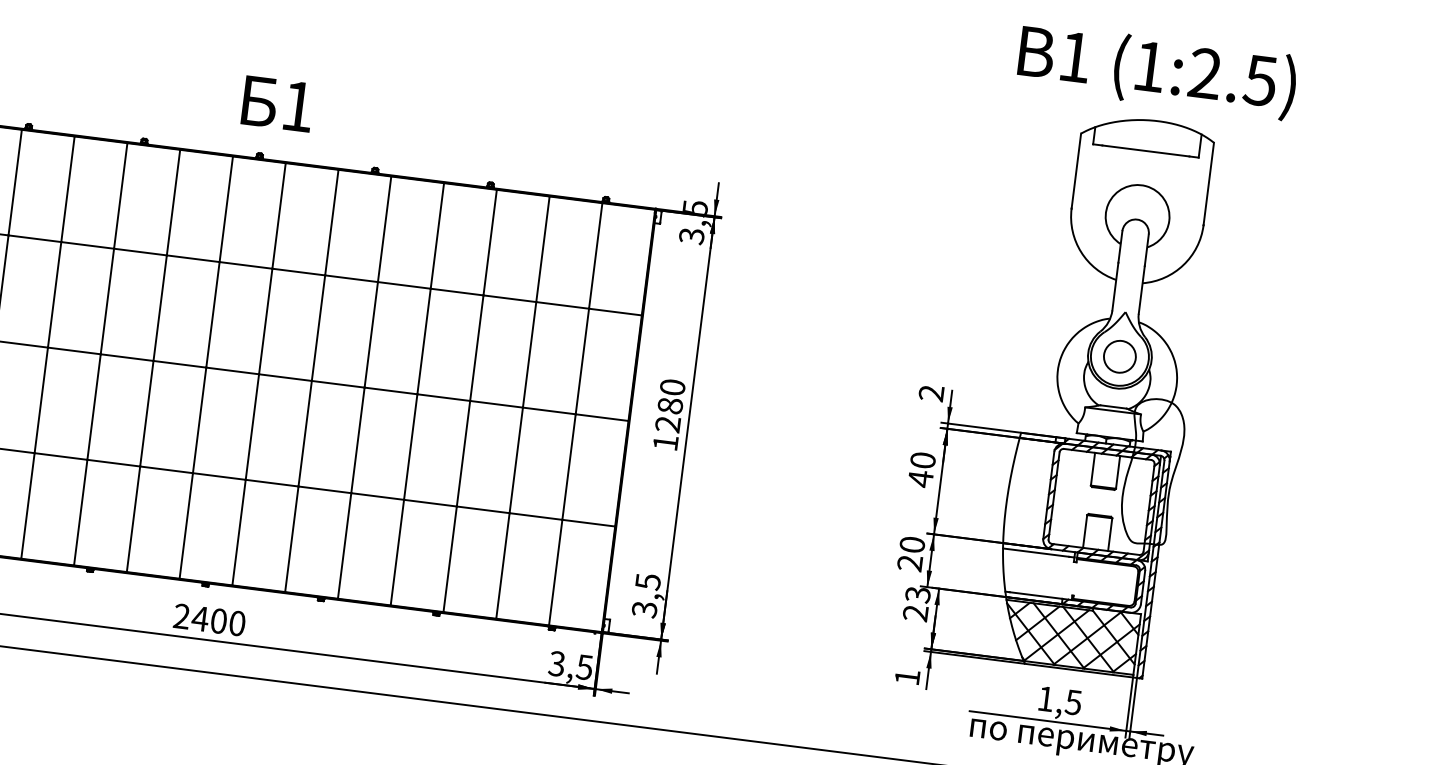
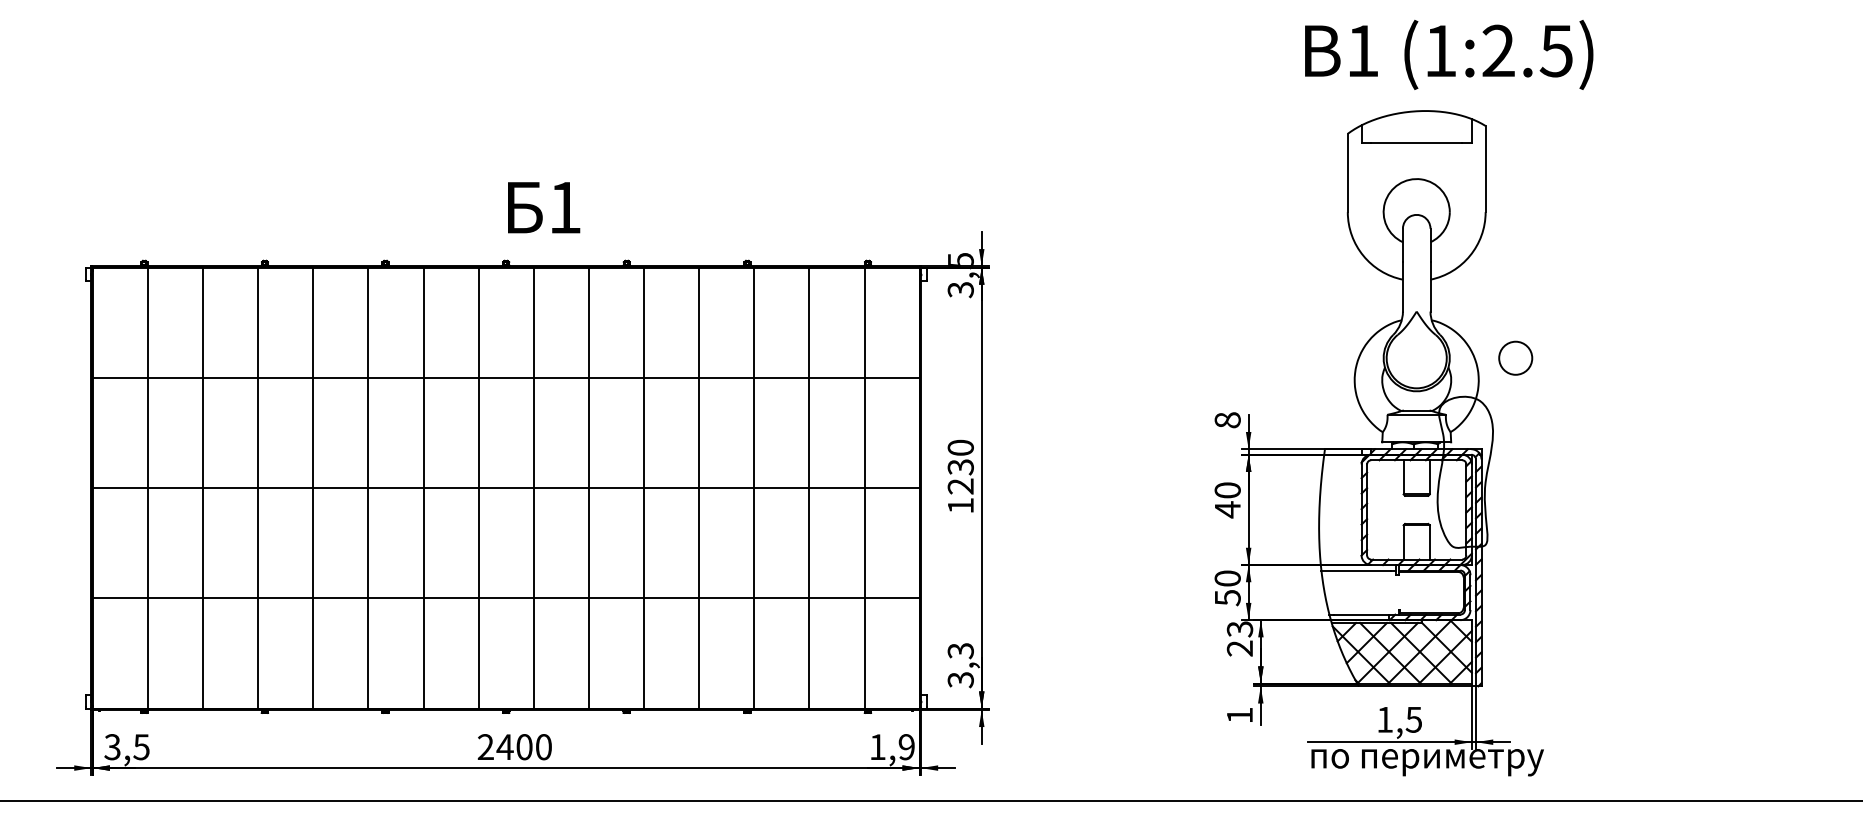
text: (1157, 71) -> (1449, 54), moved
text: (278, 103) -> (544, 207), moved
circle: (1119, 356) -> (1515, 357), moved
text: (931, 393) -> (1227, 420), 2 -> 8
text: (670, 406) -> (960, 467), 1280 -> 1230
text: (909, 563) -> (1227, 598), 20 -> 50
text: (647, 581) -> (960, 650), 3,5 -> 3,3
text: (570, 665) -> (891, 747), 3,5 -> 1,9

